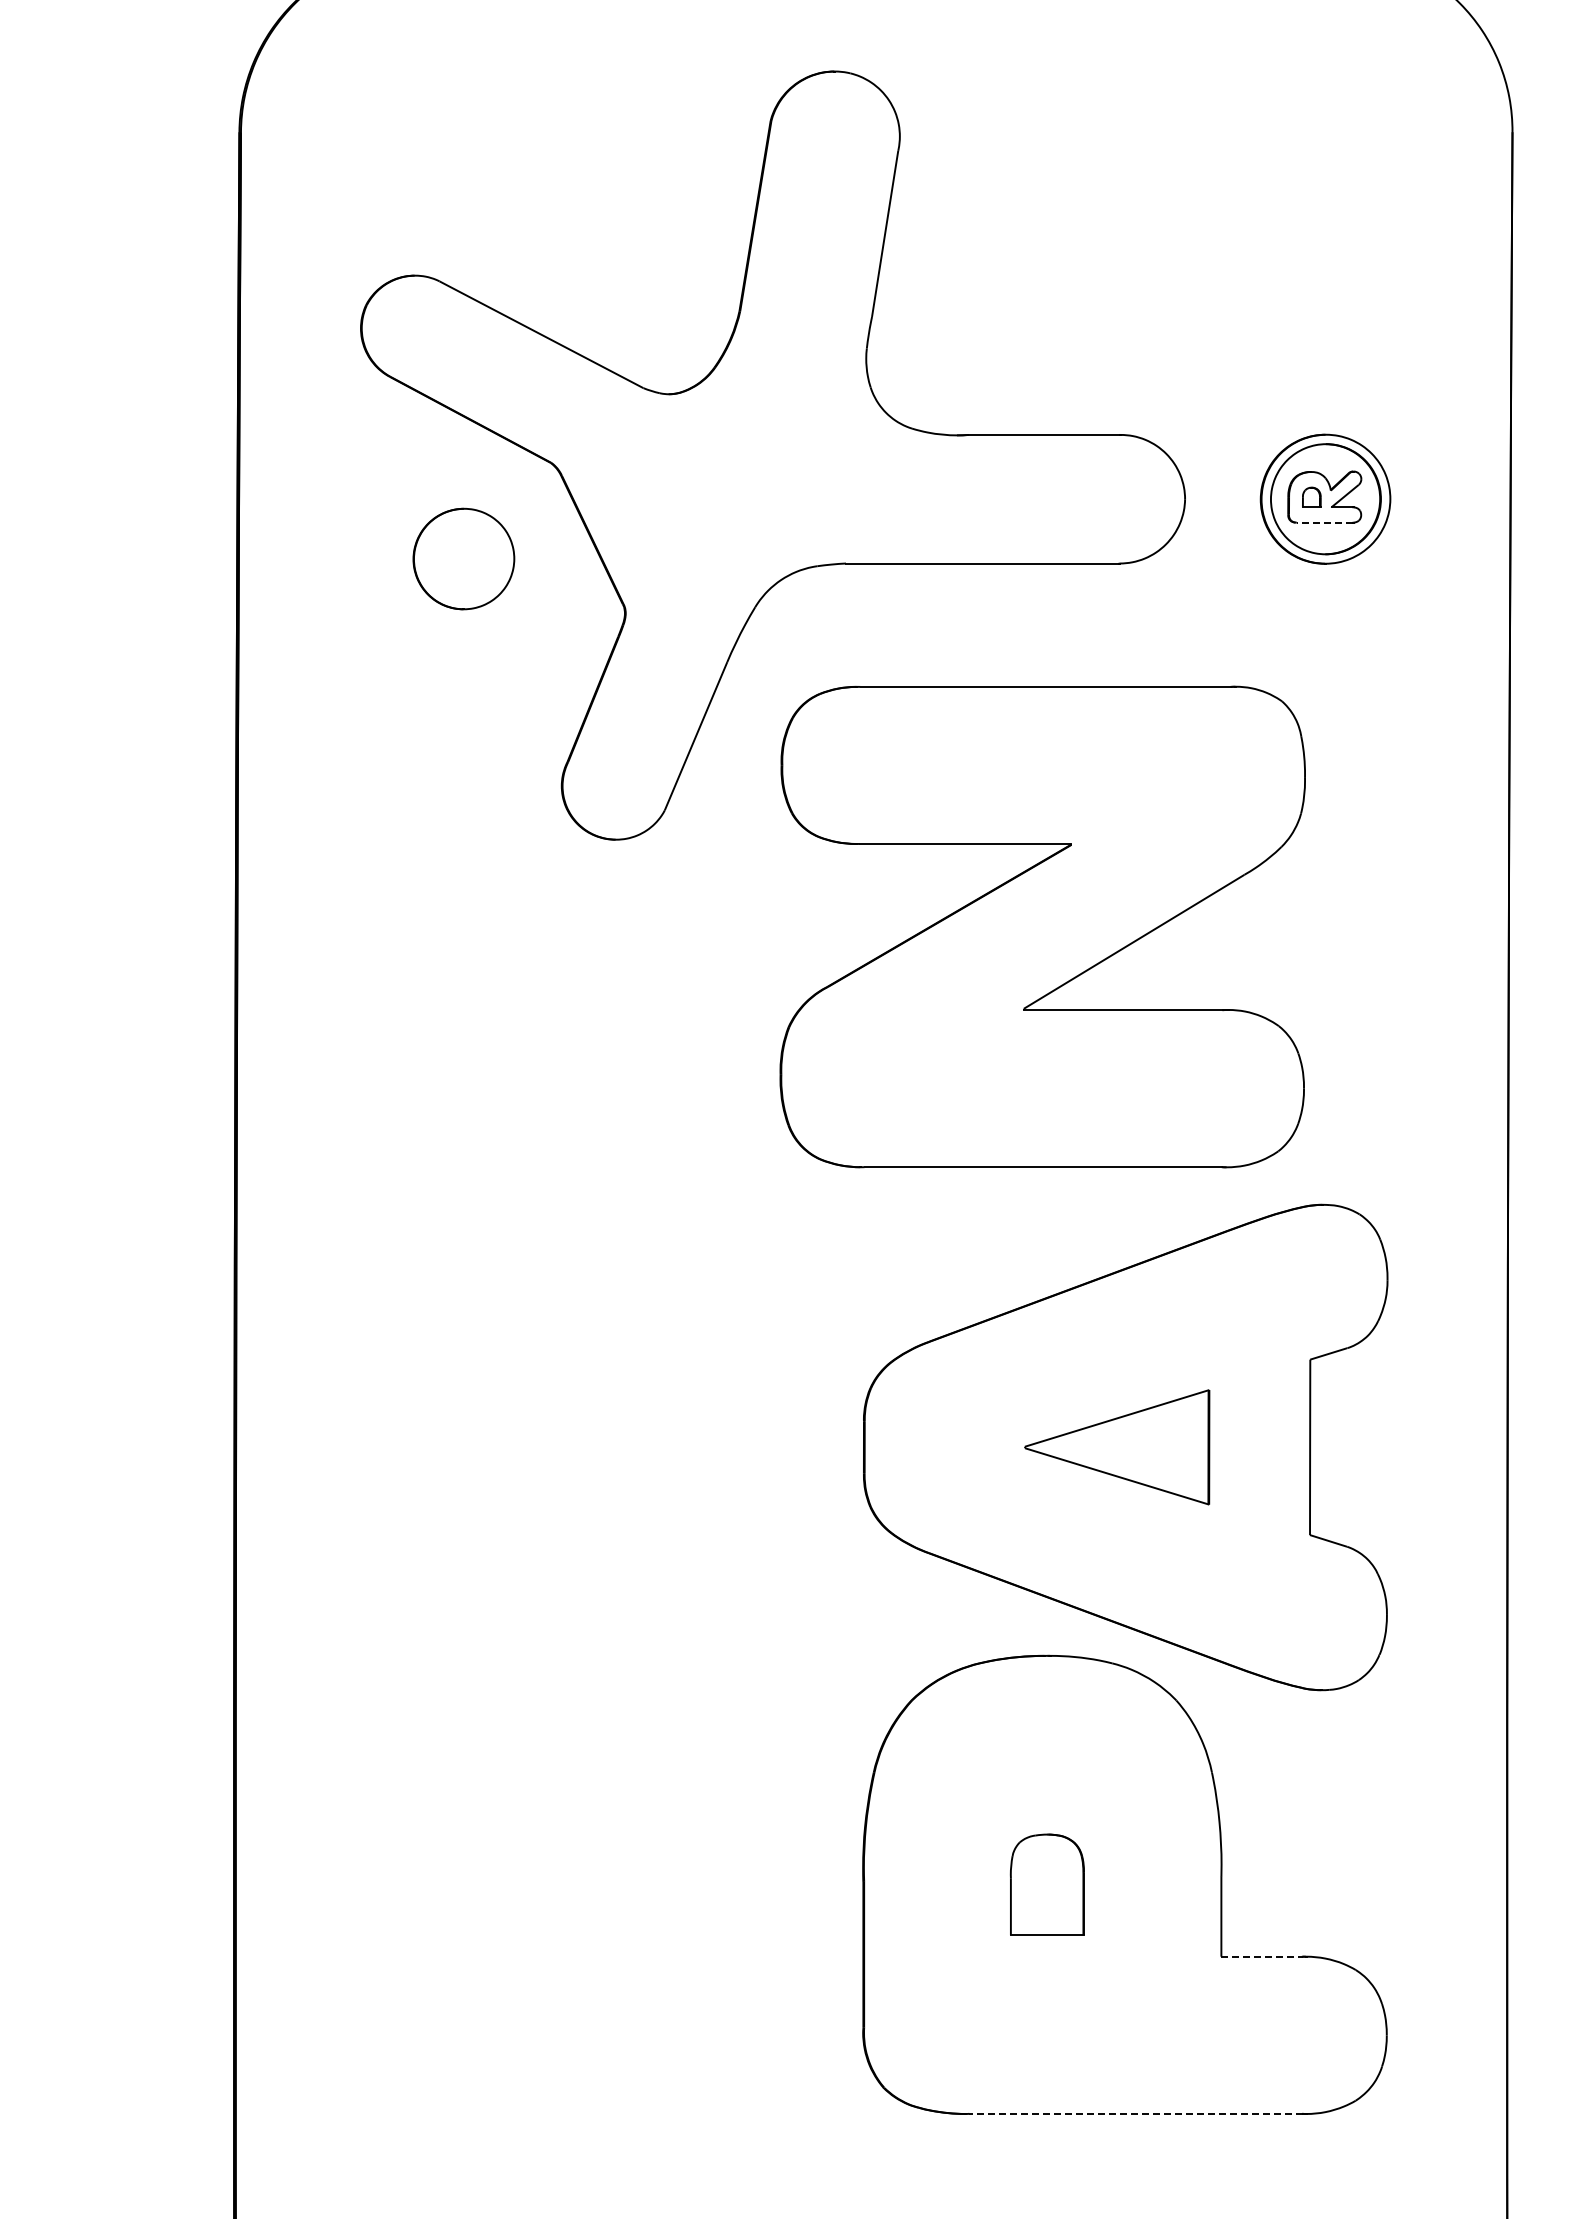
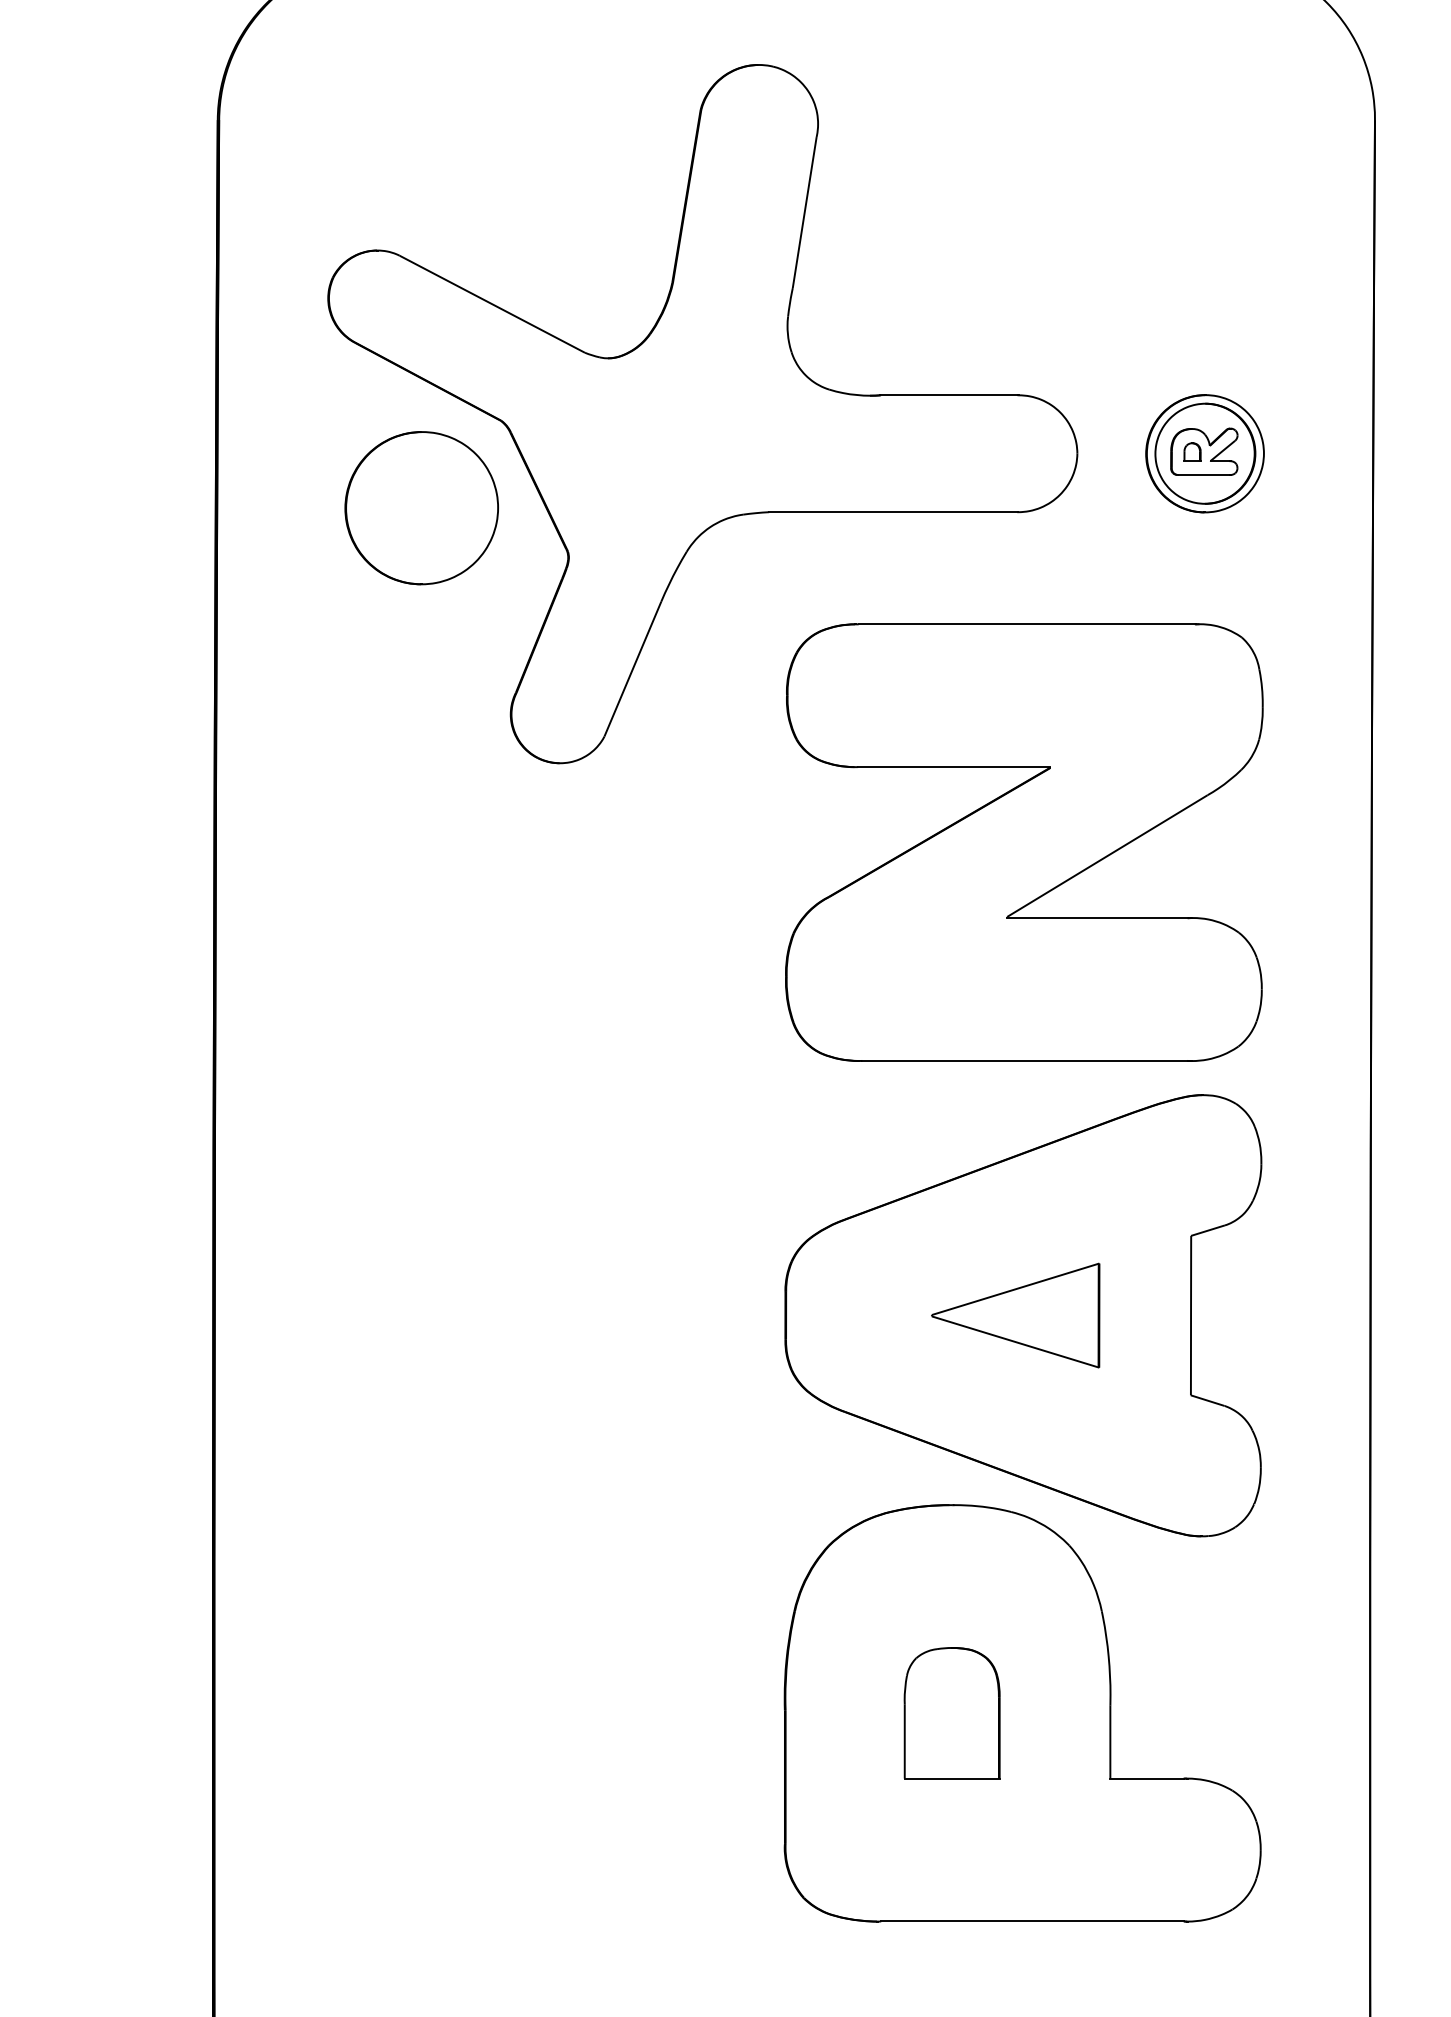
line: (1324, 522) -> (1204, 474), dashed -> solid
part: (463, 558) -> (421, 507), size x1.67
part: (1042, 926) -> (1024, 842), moved
part: (1047, 1884) -> (952, 1712), size x1.43
line: (1262, 1956) -> (1147, 1778), dashed -> solid
line: (1136, 2113) -> (1033, 1921), dashed -> solid

